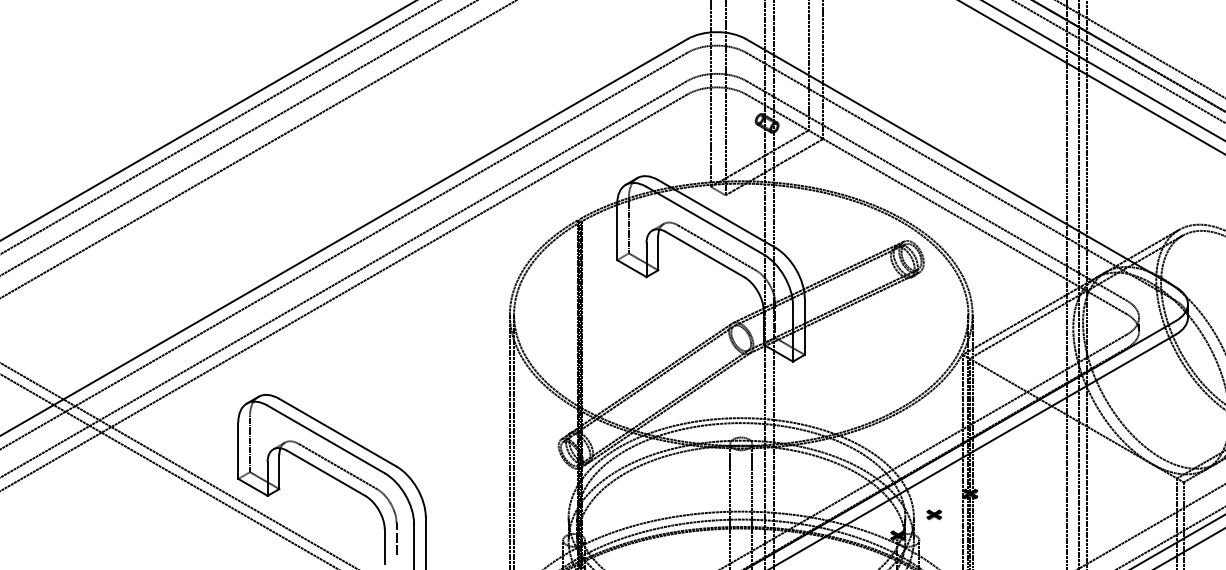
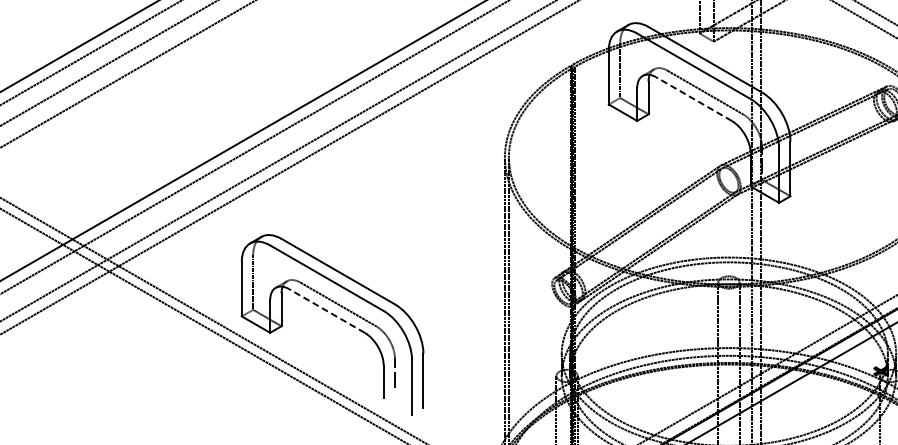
line: (704, 254) -> (693, 99), solid -> dashed
line: (325, 473) -> (326, 311), solid -> dashed

